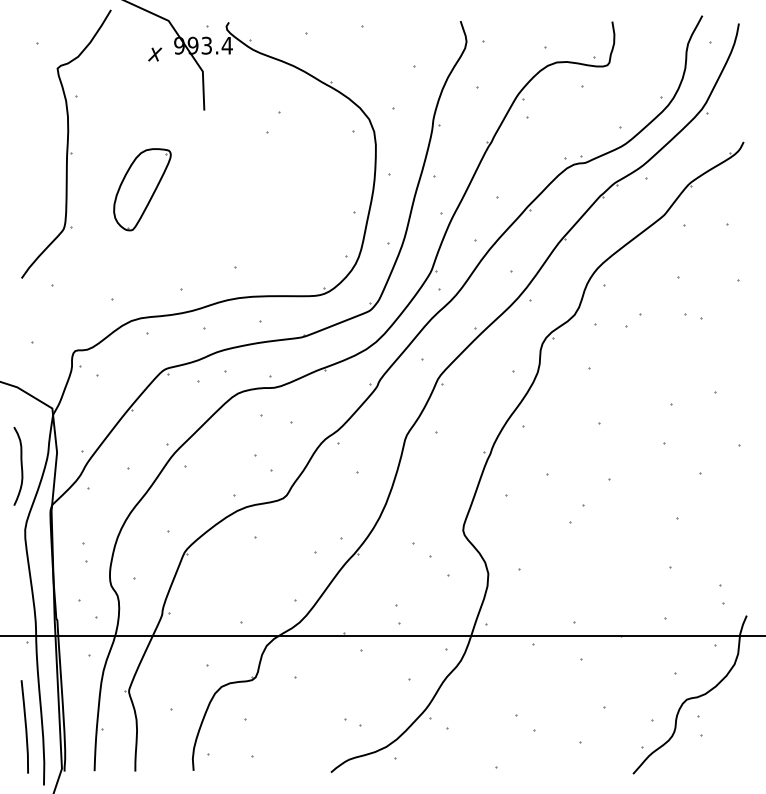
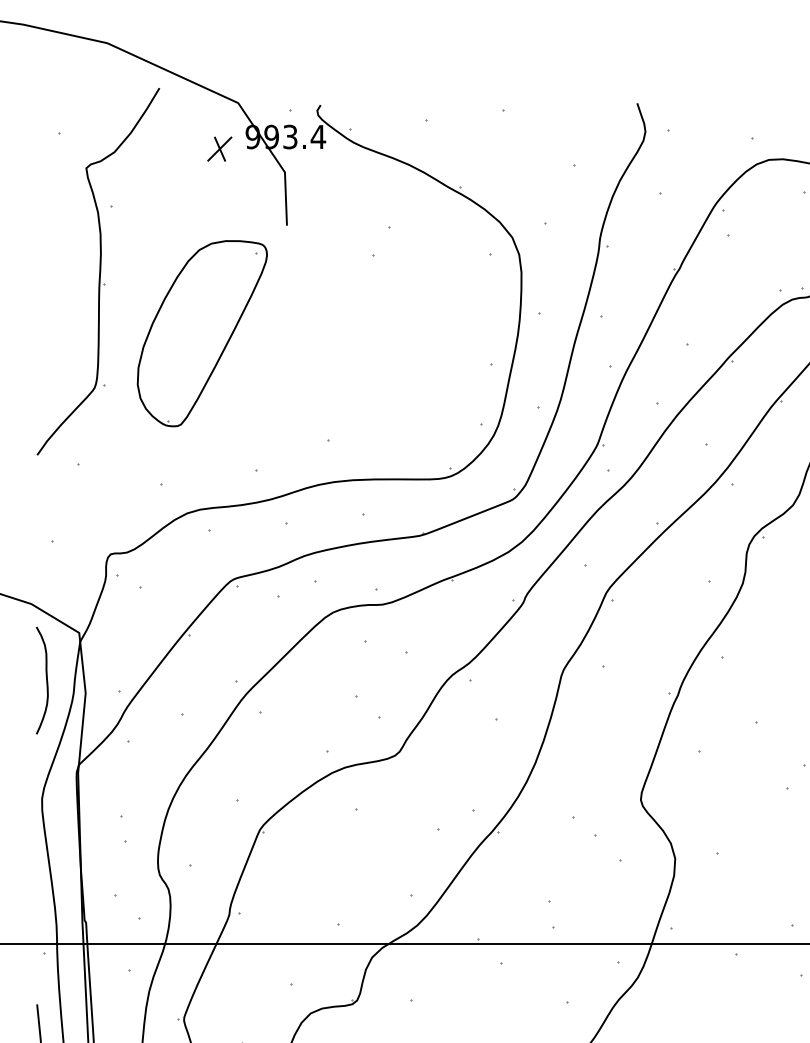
part: (154, 54) -> (218, 149), size x1.43
part: (142, 189) -> (202, 333), size x1.67
curve: (20, 465) -> (45, 679), moved

